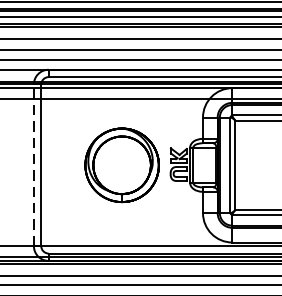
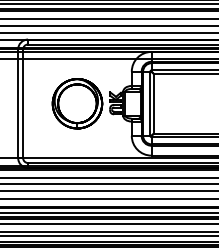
line: (34, 164) -> (18, 103), dashed -> solid

